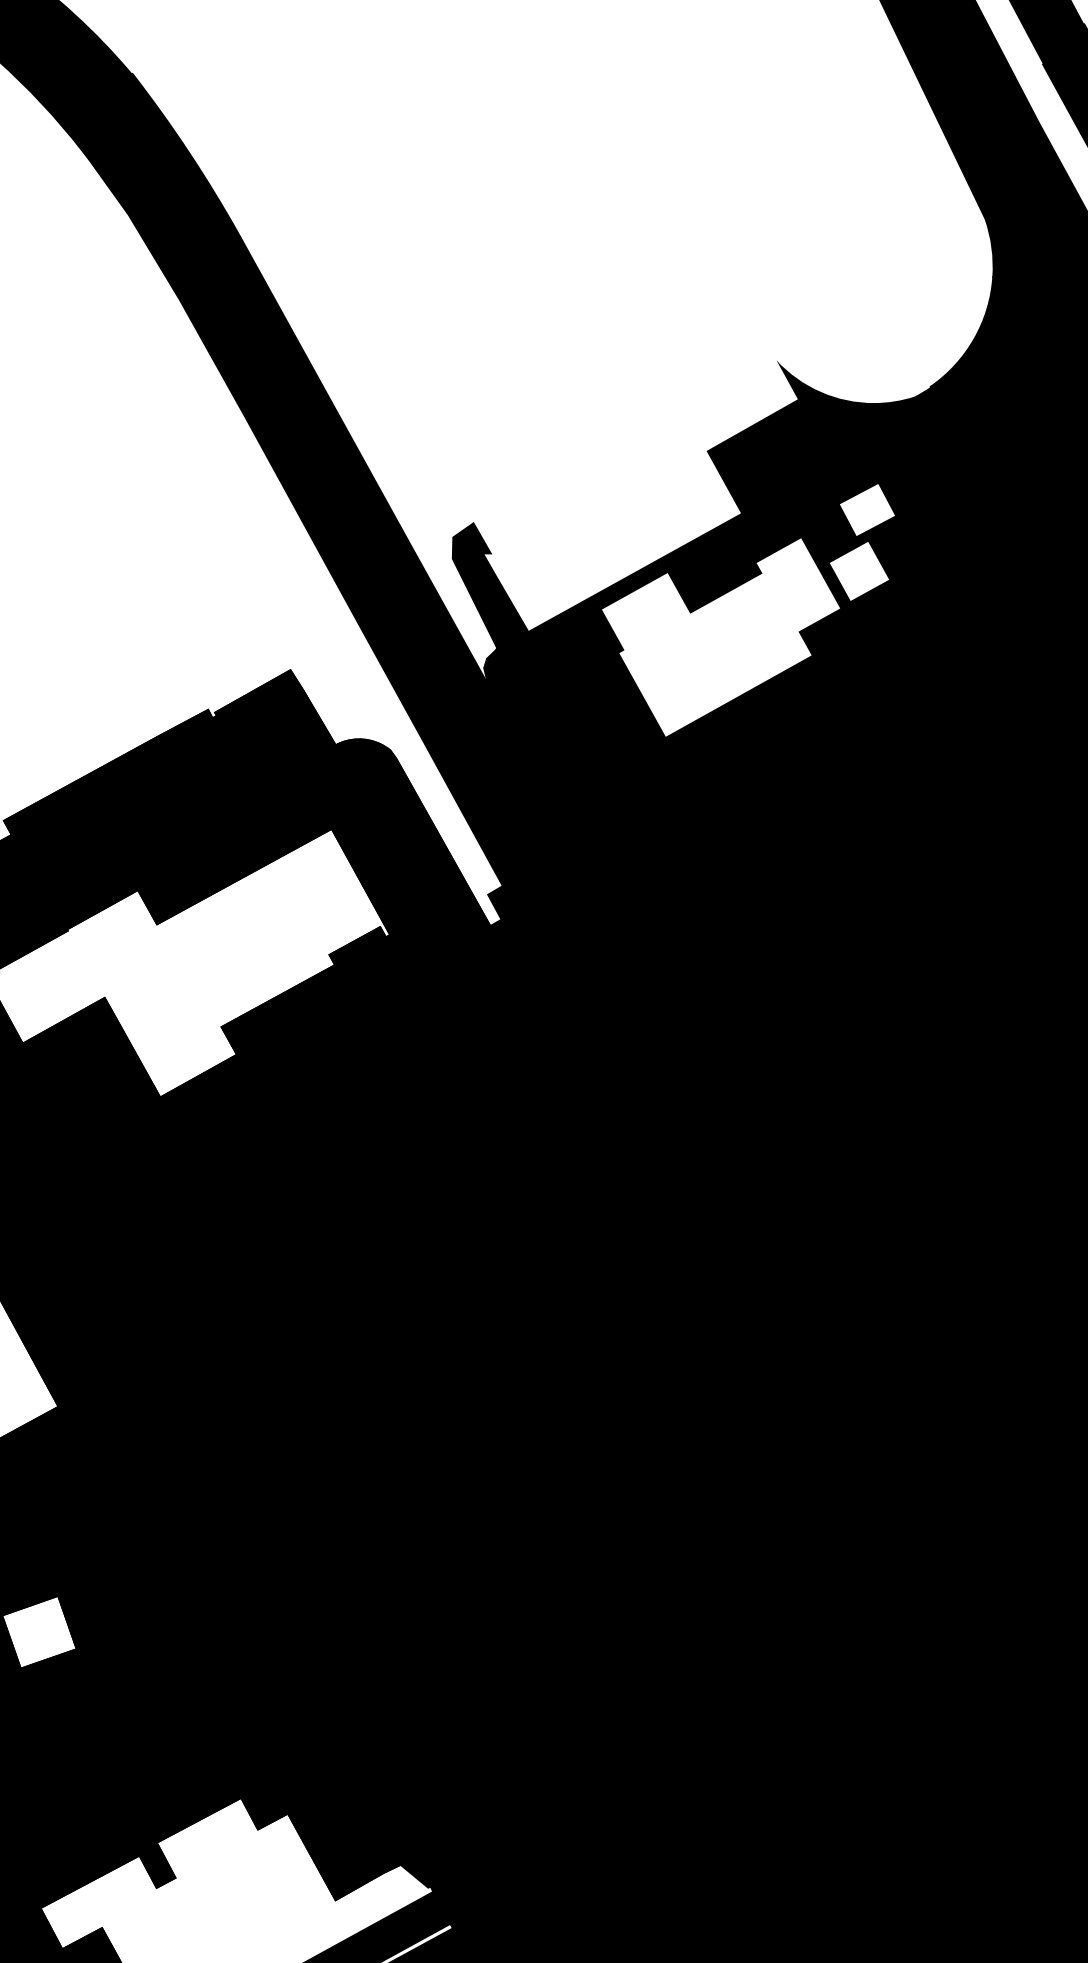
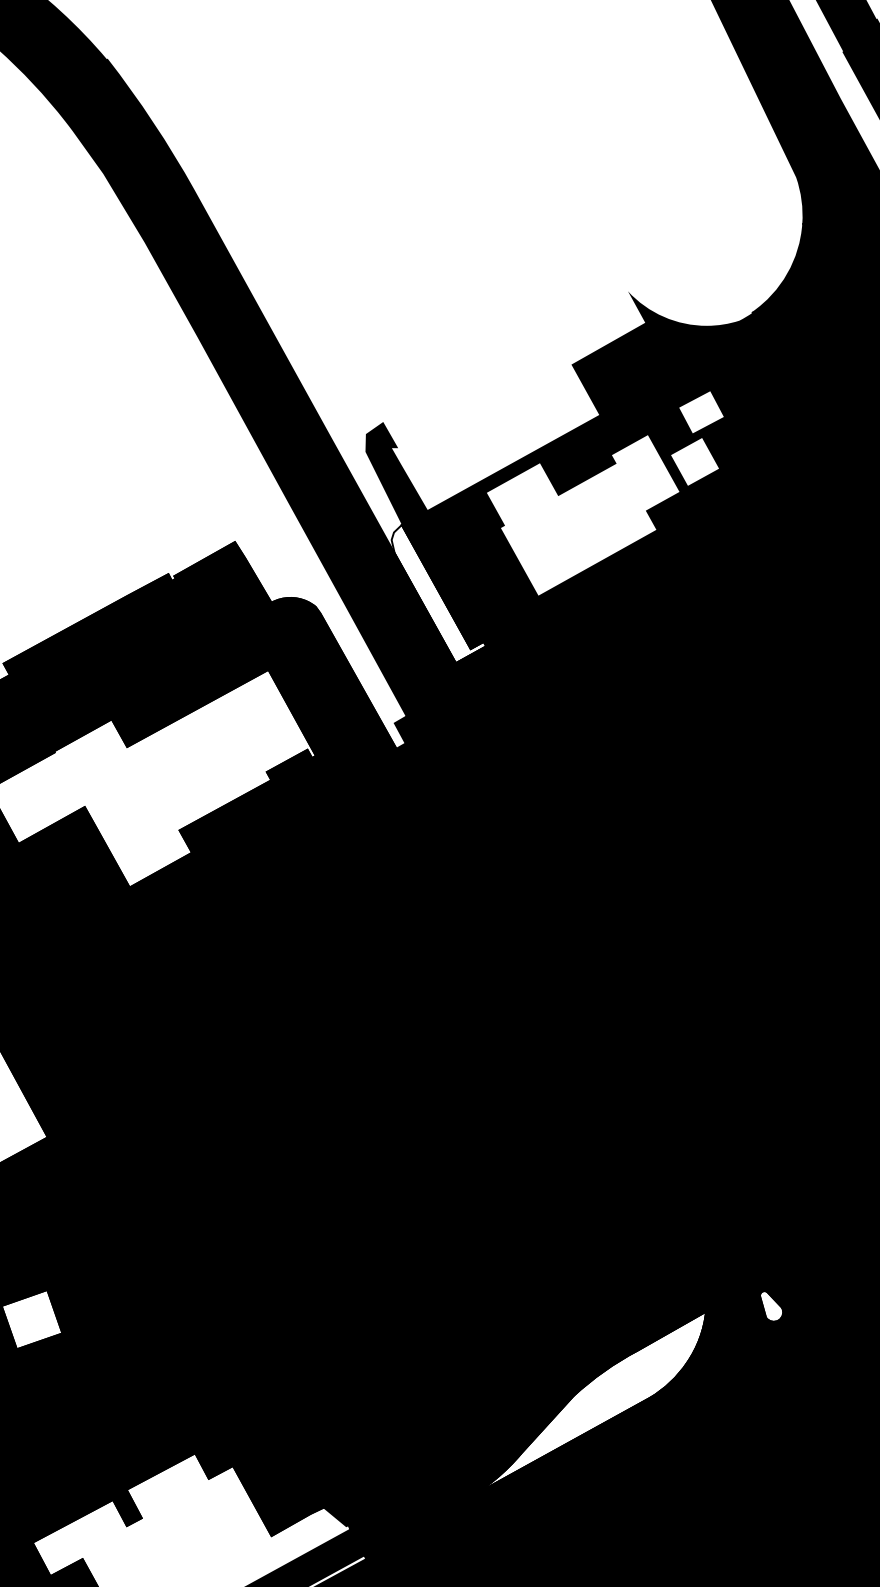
fill: (542, 734) -> (438, 593), removed
fill: (953, 1615) -> (771, 1306), removed
fill: (724, 1738) -> (585, 1405), removed

